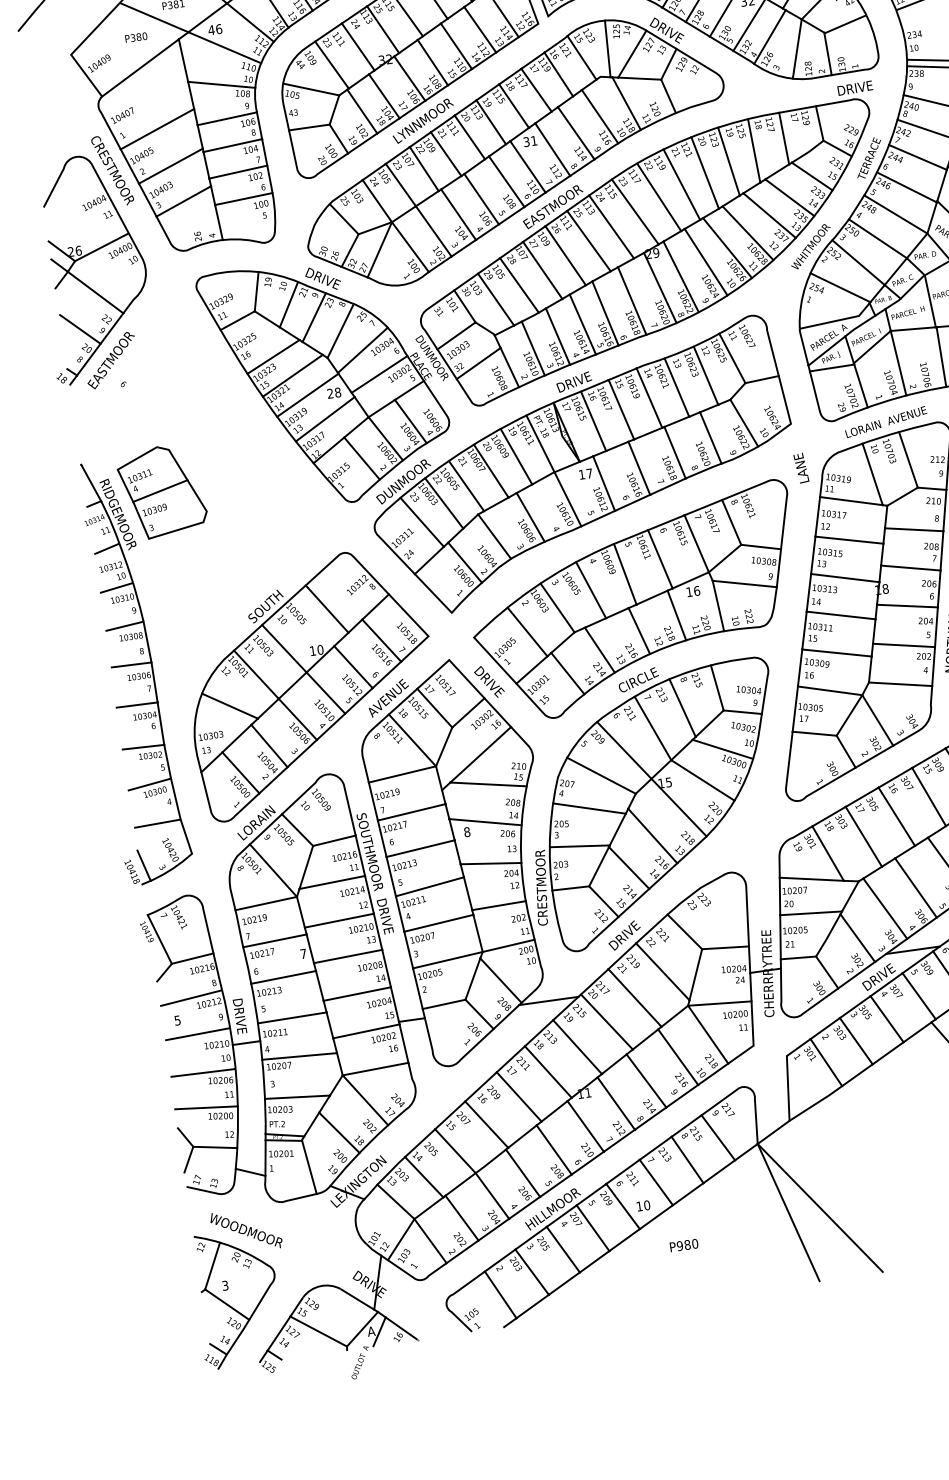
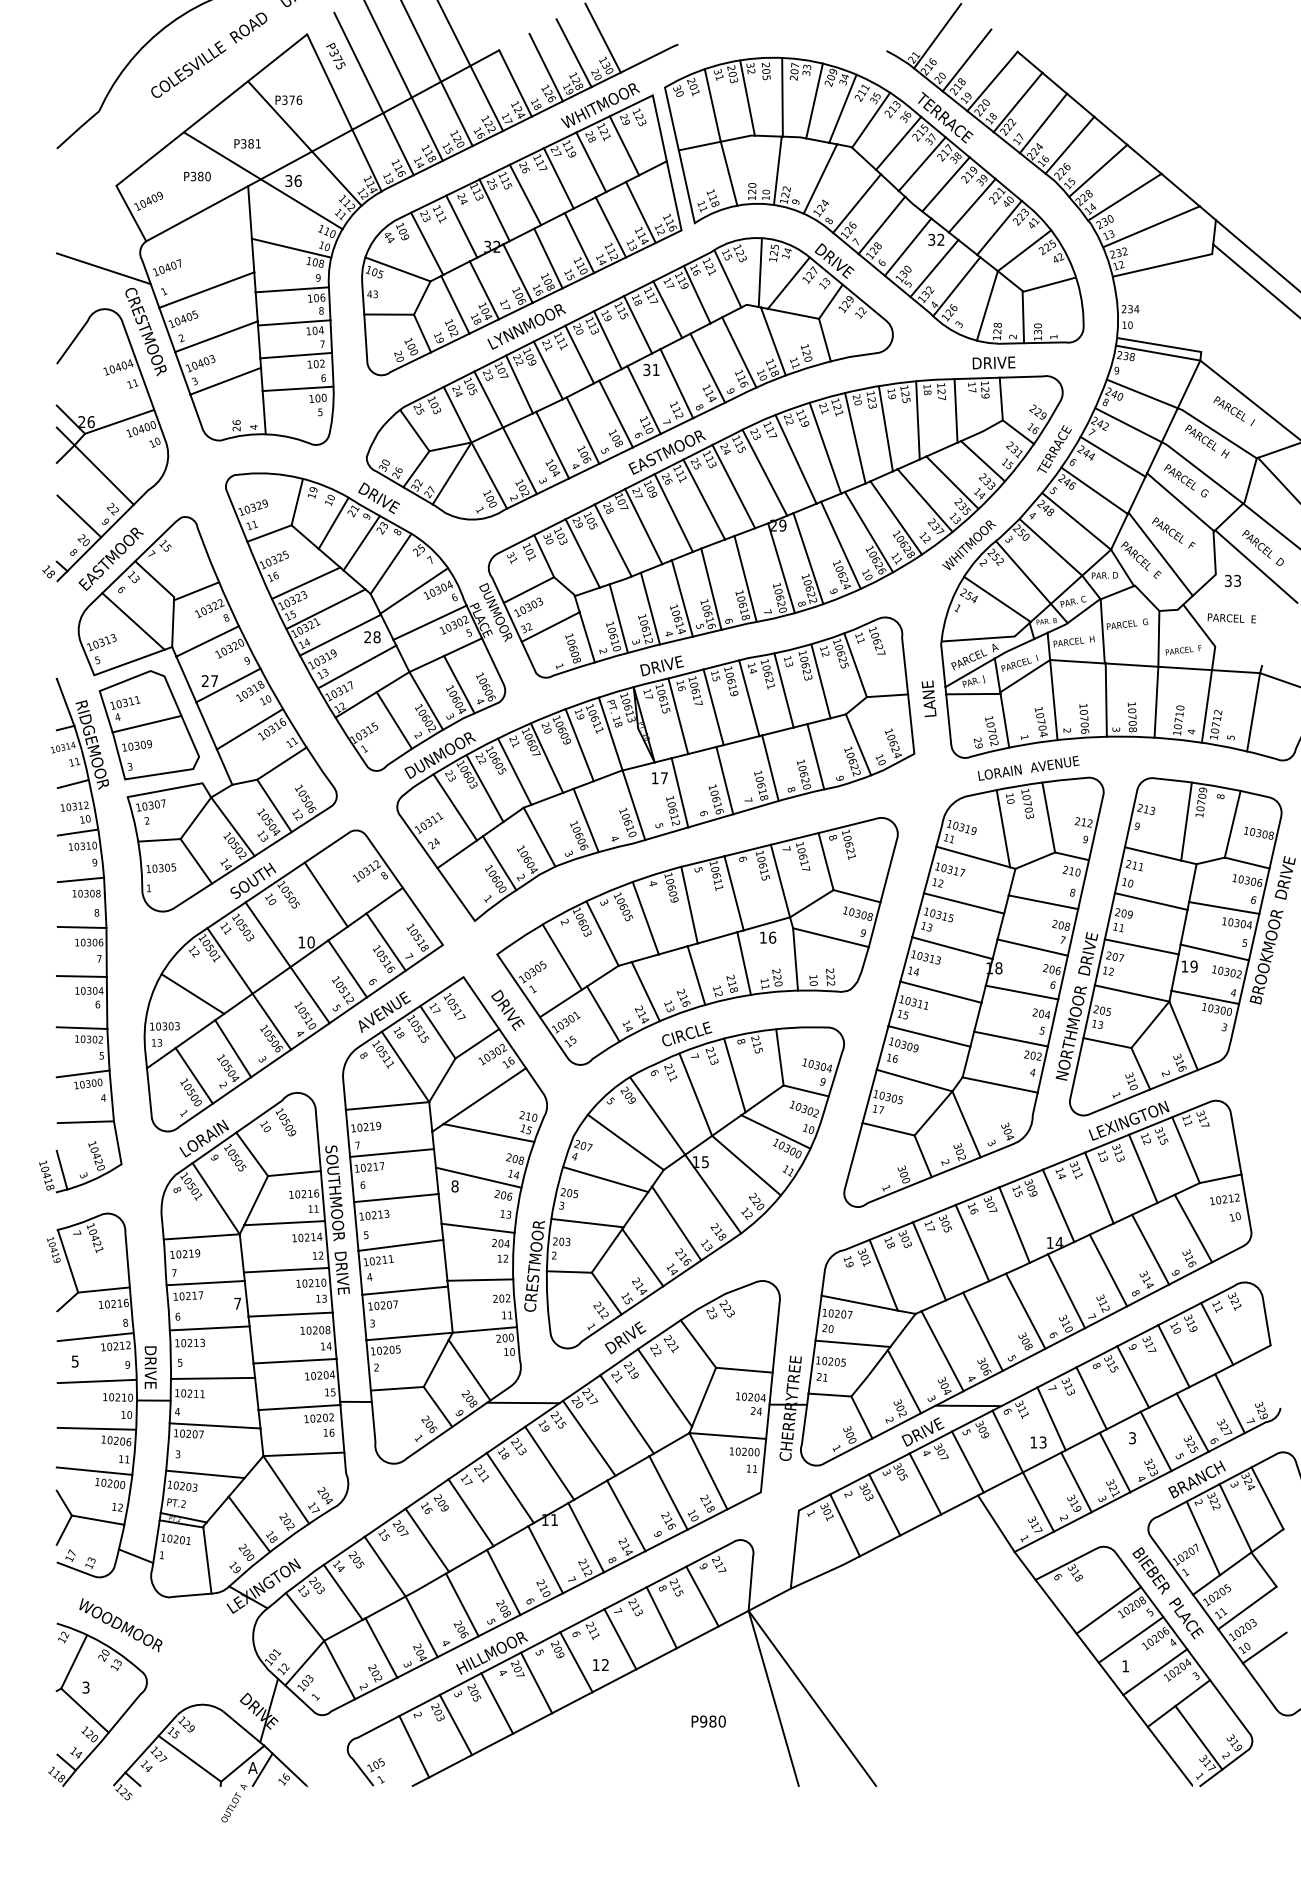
text: (211, 30) -> (288, 181), 46 -> 36
text: (854, 87) -> (993, 362), moved
line: (70, 123) -> (103, 268), added
text: (800, 468) -> (928, 698), moved
part: (208, 475) -> (207, 714), added
text: (647, 1205) -> (605, 1665), 10 -> 12
text: (683, 1245) -> (708, 1721), moved

